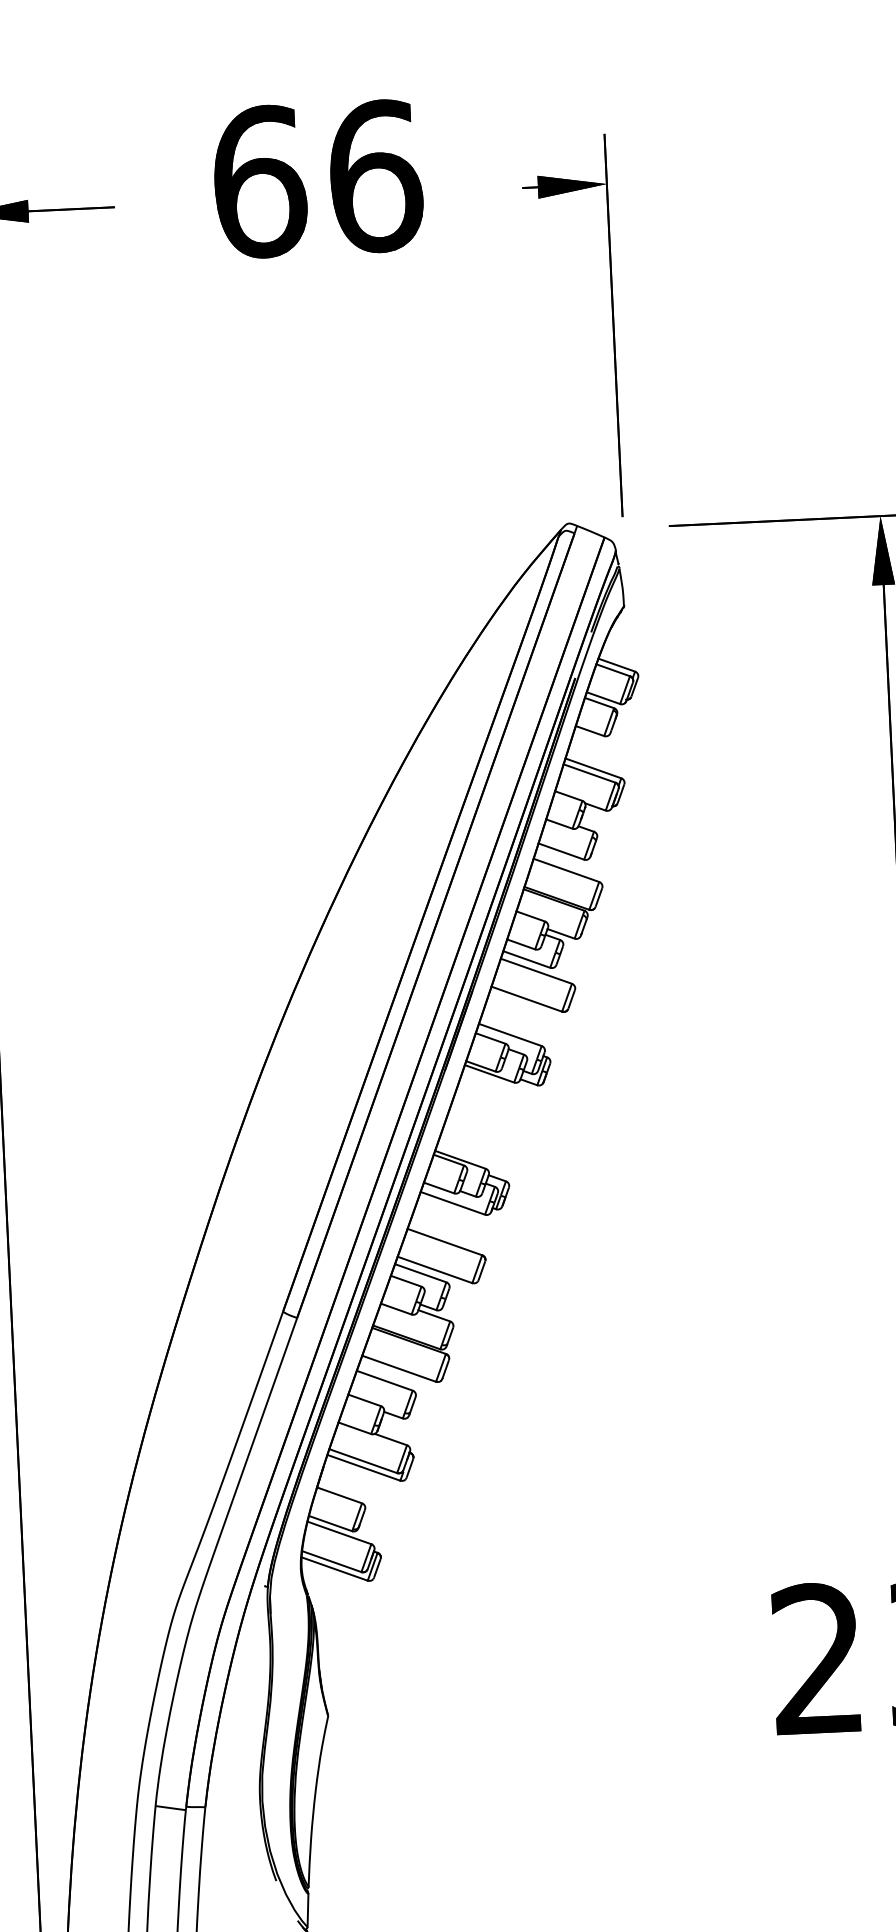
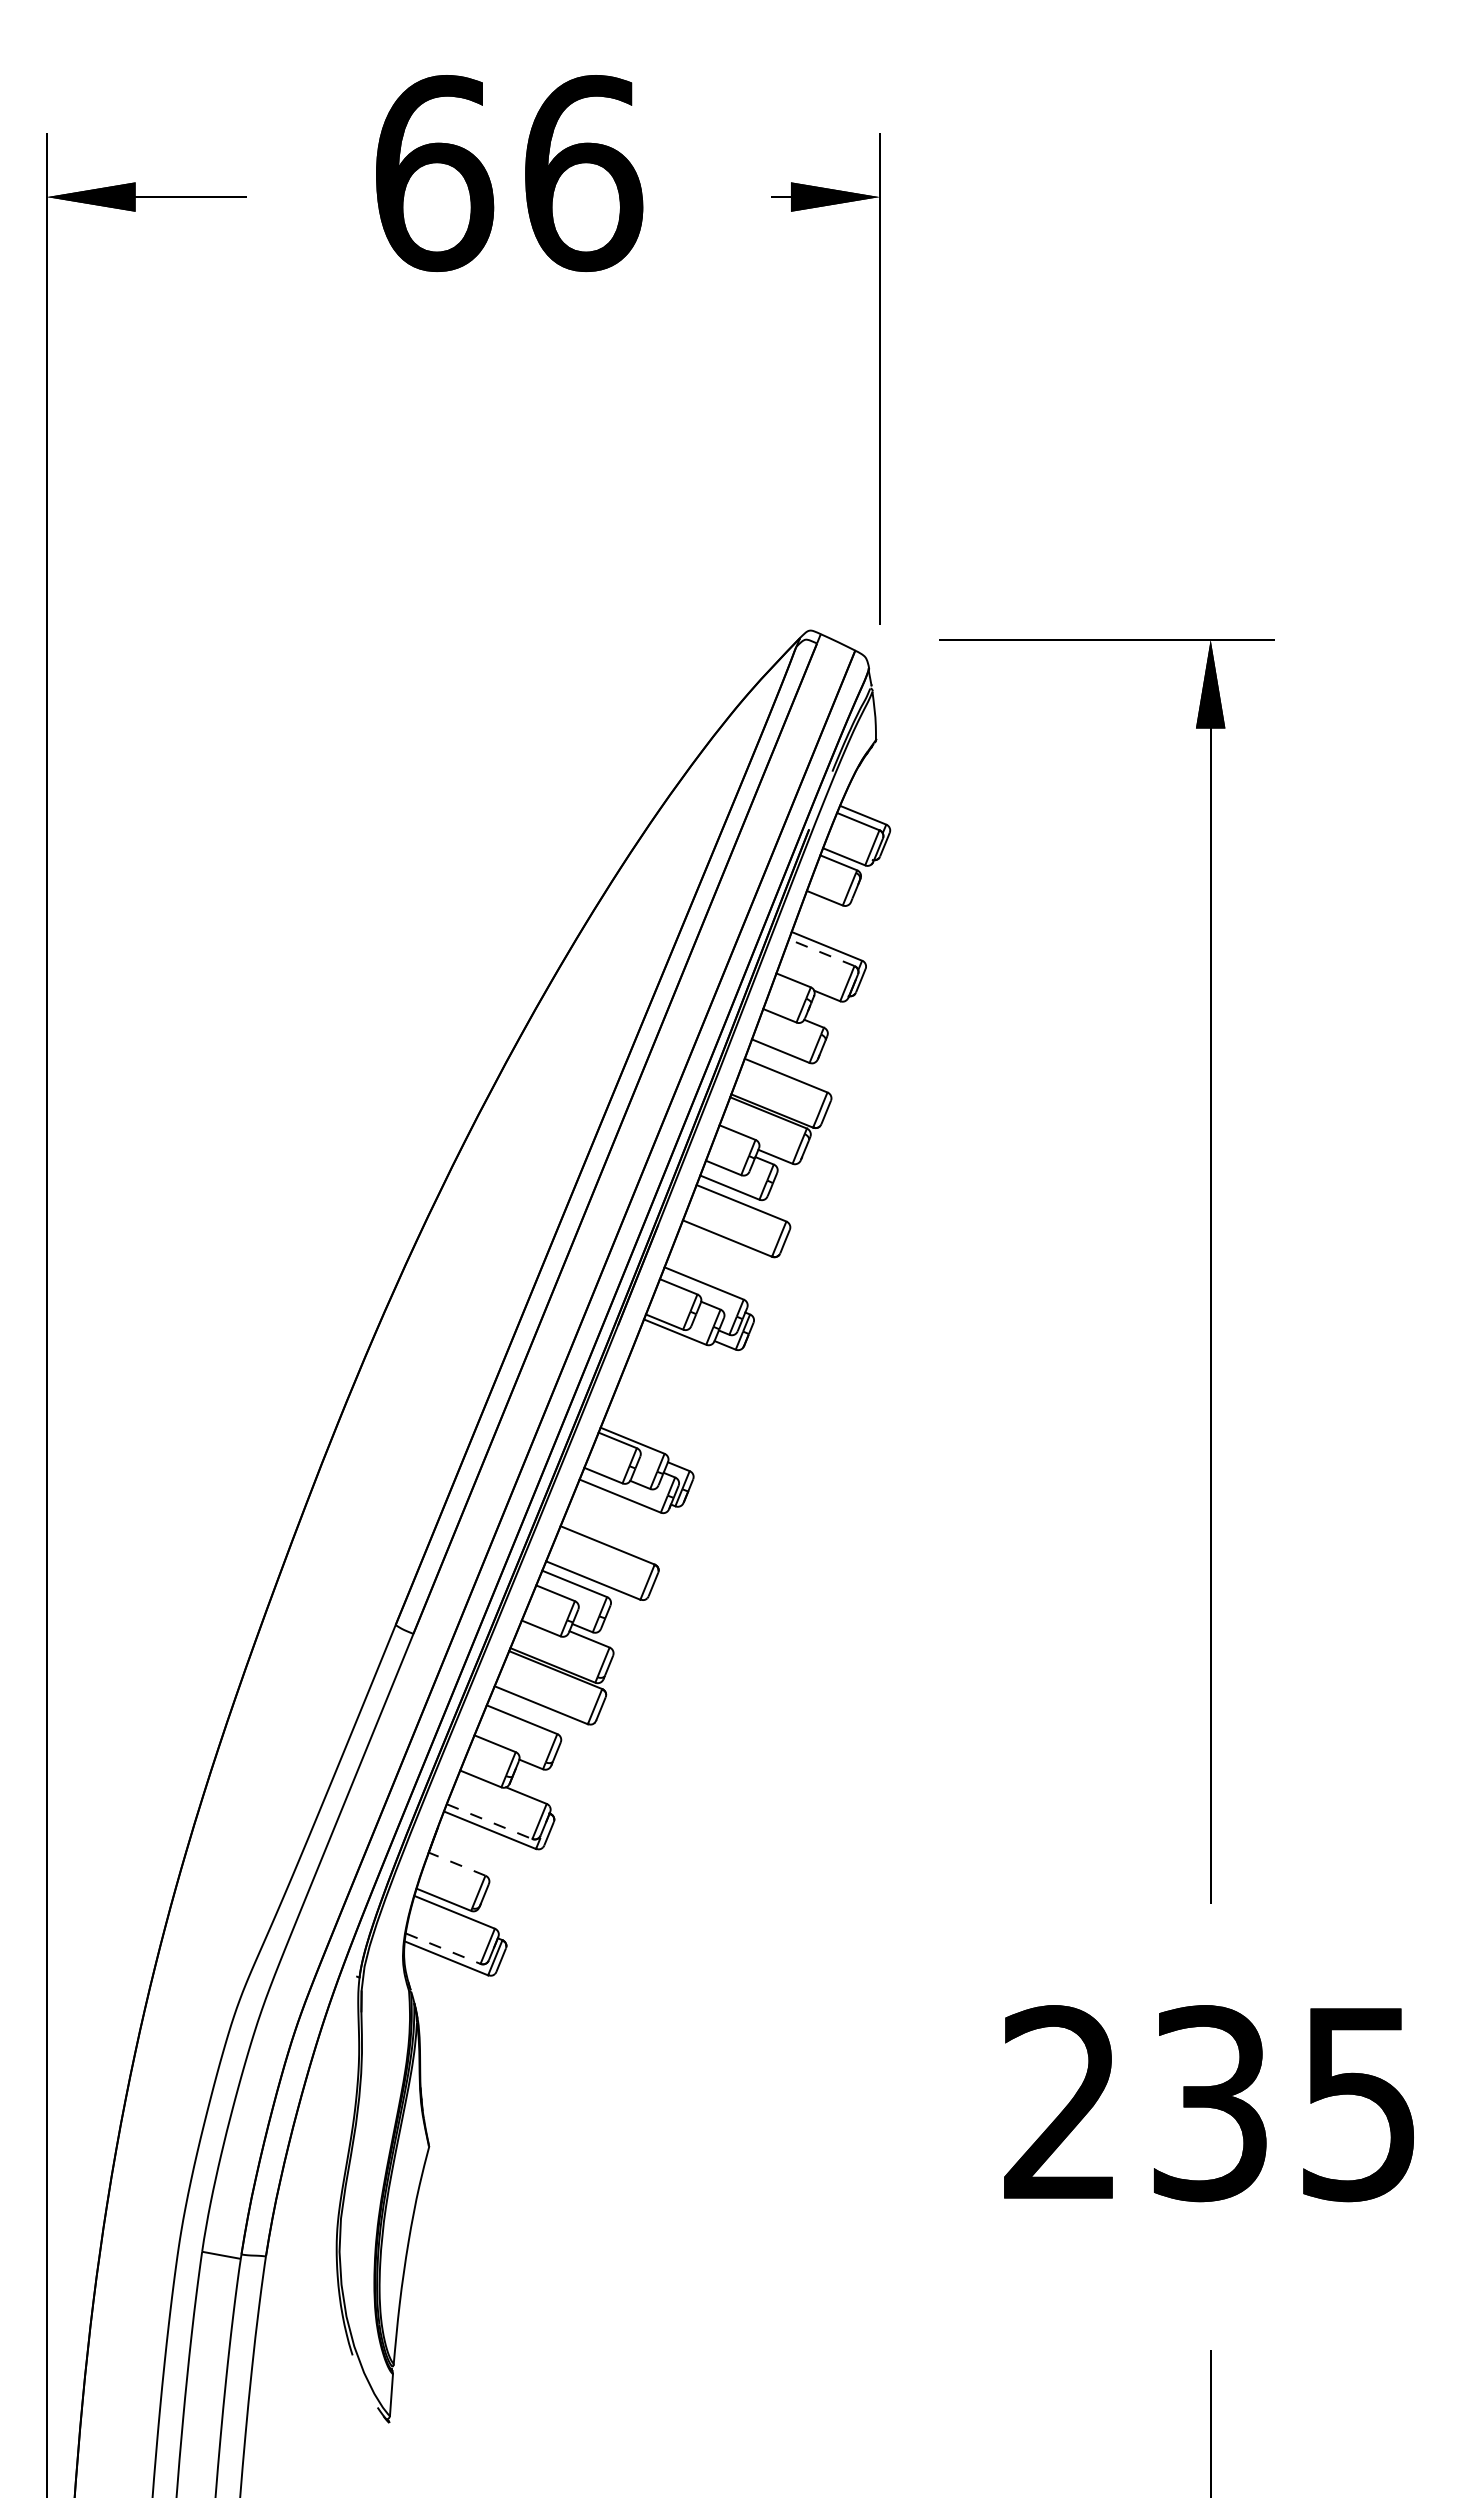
line: (589, 773) -> (821, 952), solid -> dashed
line: (363, 1461) -> (490, 1821), solid -> dashed
line: (339, 1495) -> (457, 1864), solid -> dashed
line: (332, 1561) -> (443, 1948), solid -> dashed

